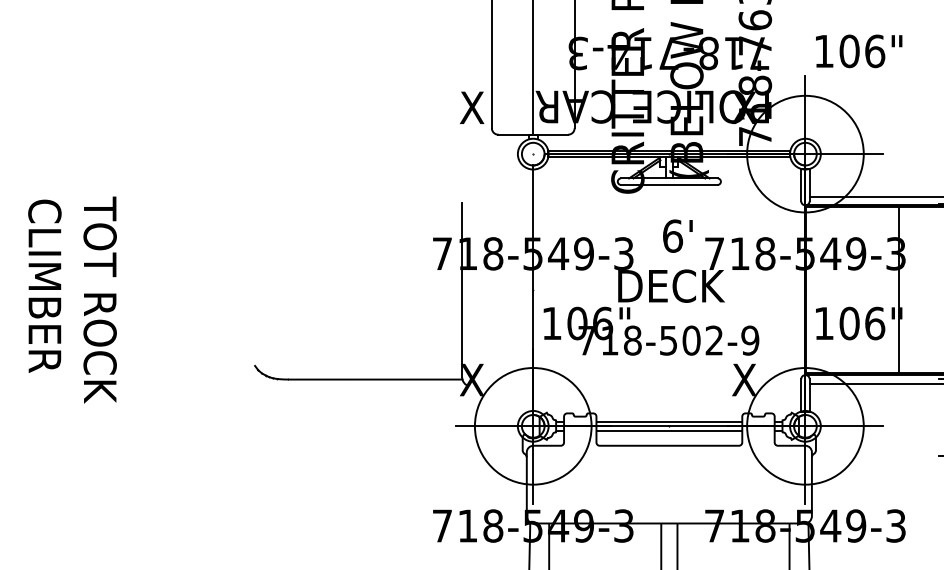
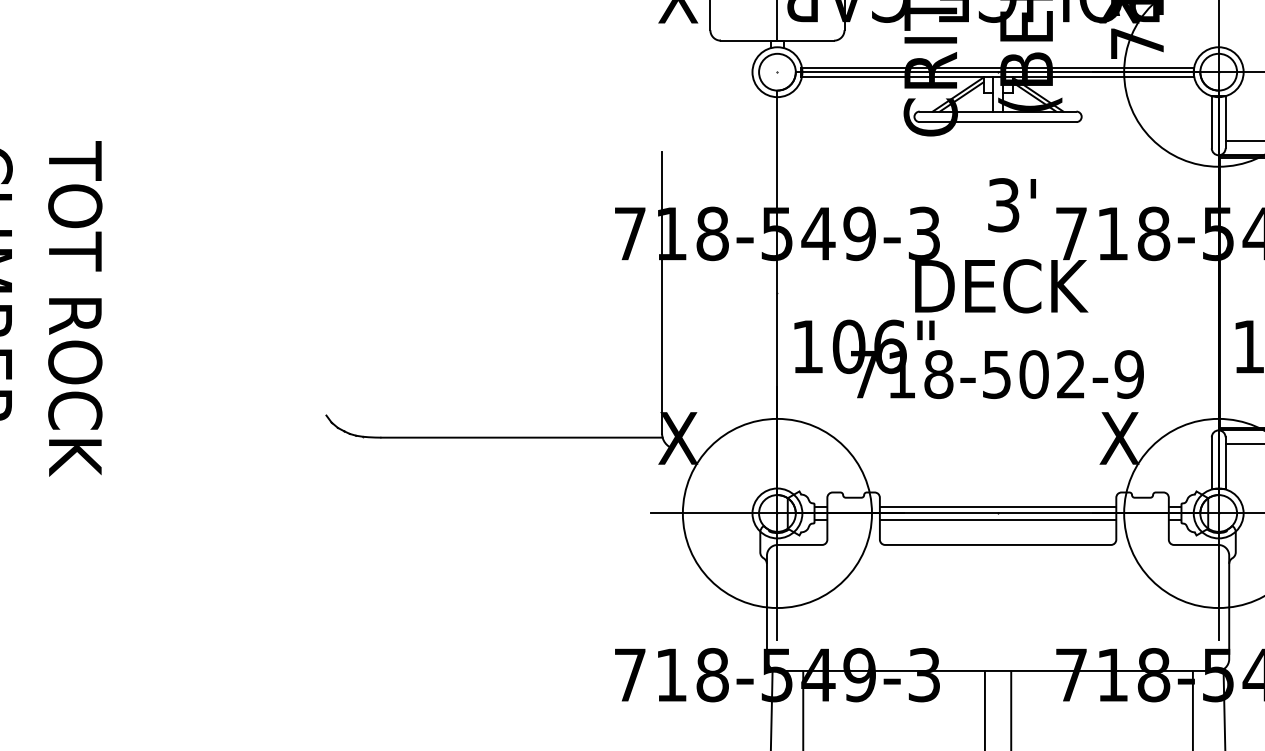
text: (673, 235) -> (1004, 204), 6' -> 3'

